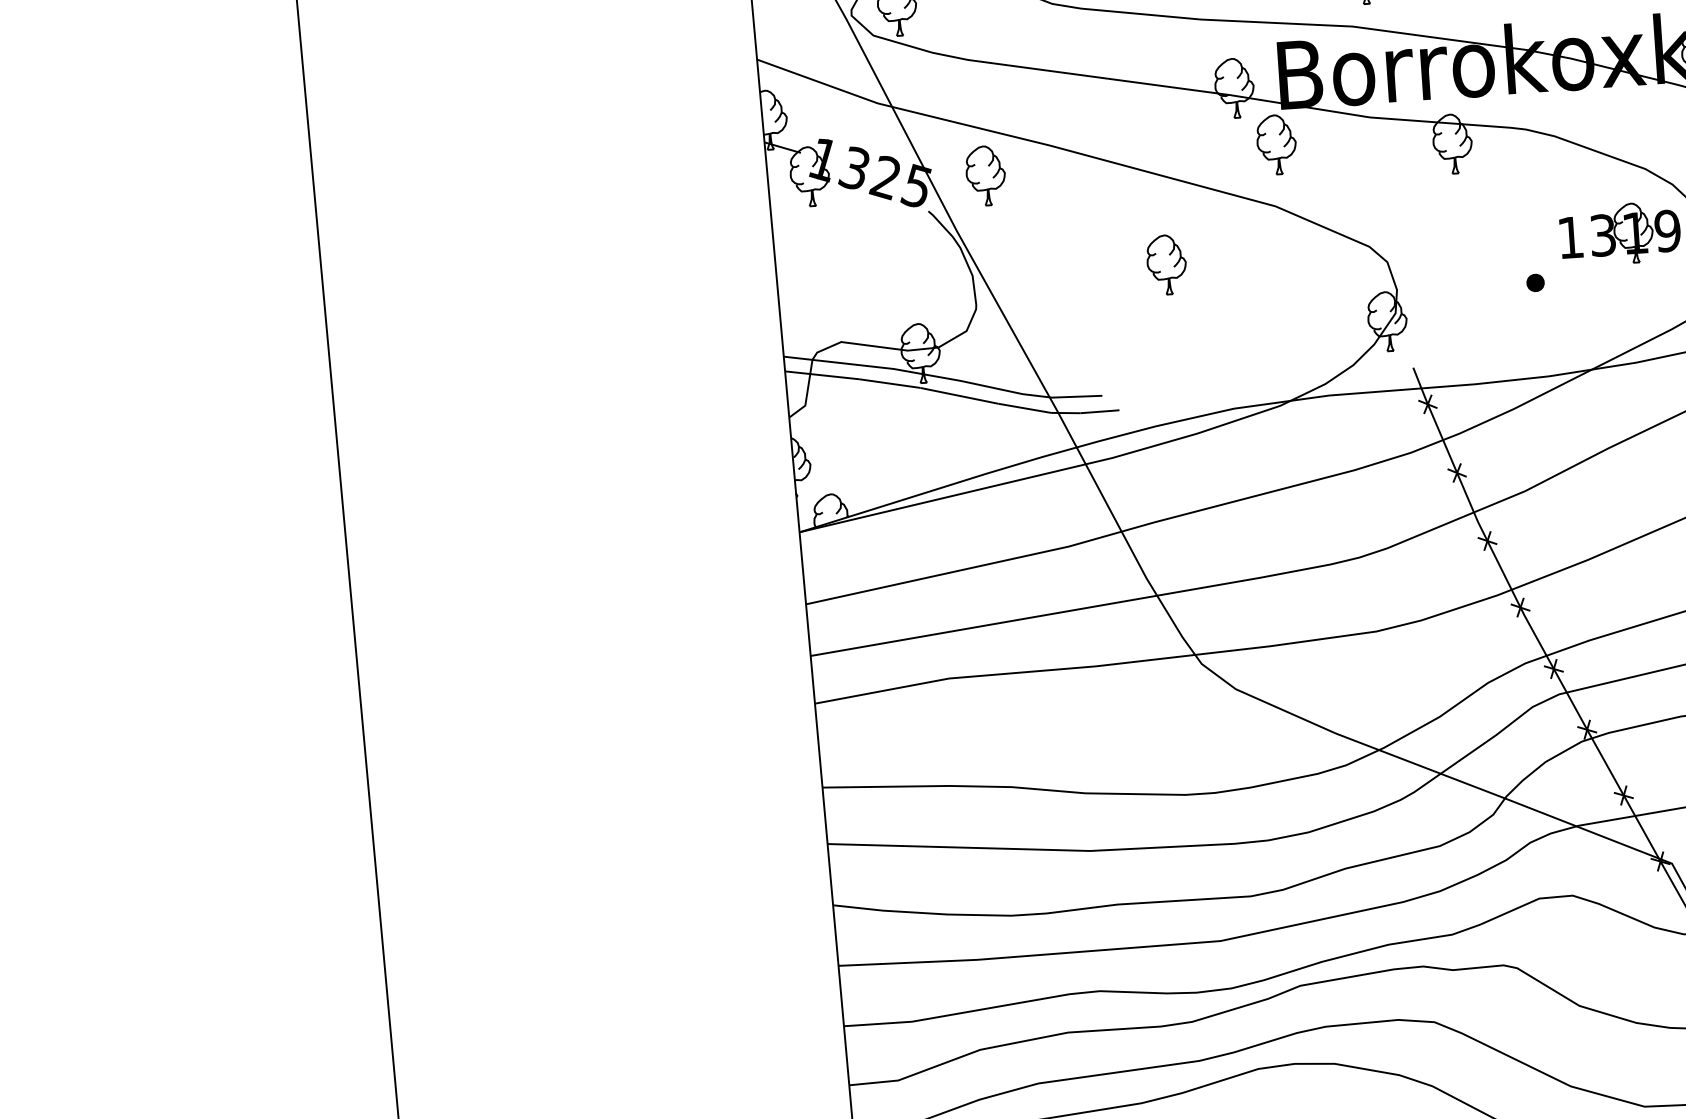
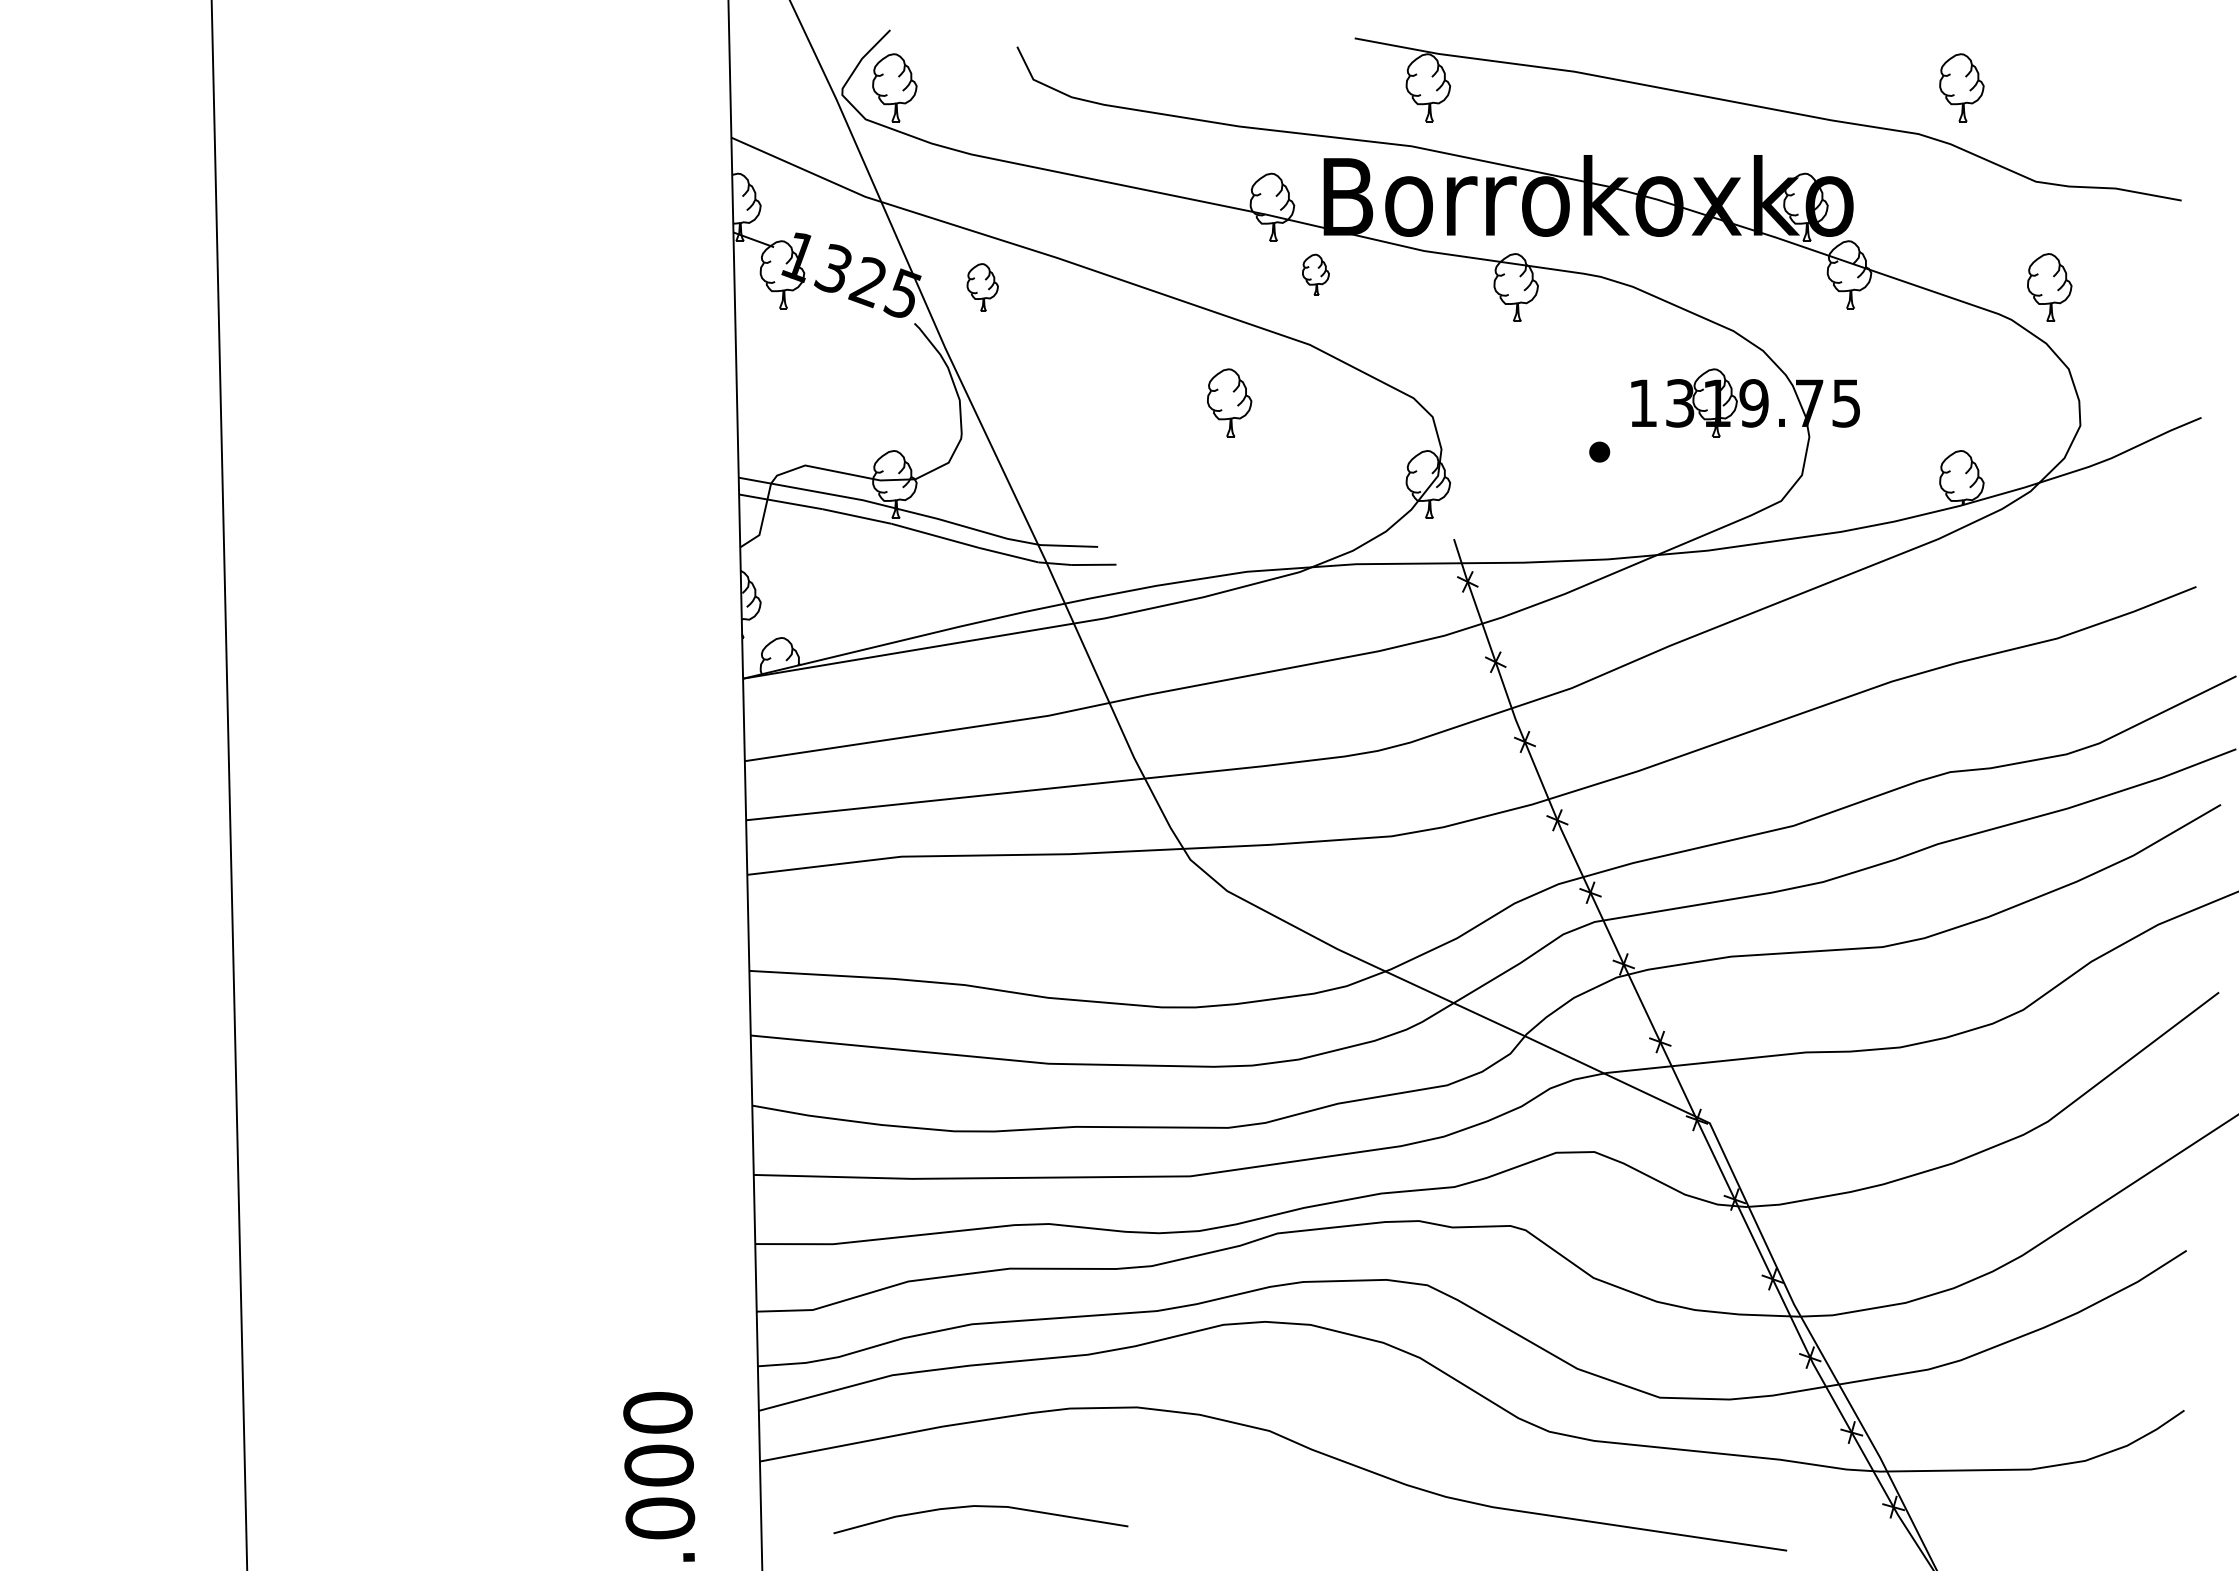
part: (1276, 144) -> (1315, 274), size x0.6
part: (985, 175) -> (982, 287), size x0.7
part: (1166, 264) -> (1229, 402), moved

